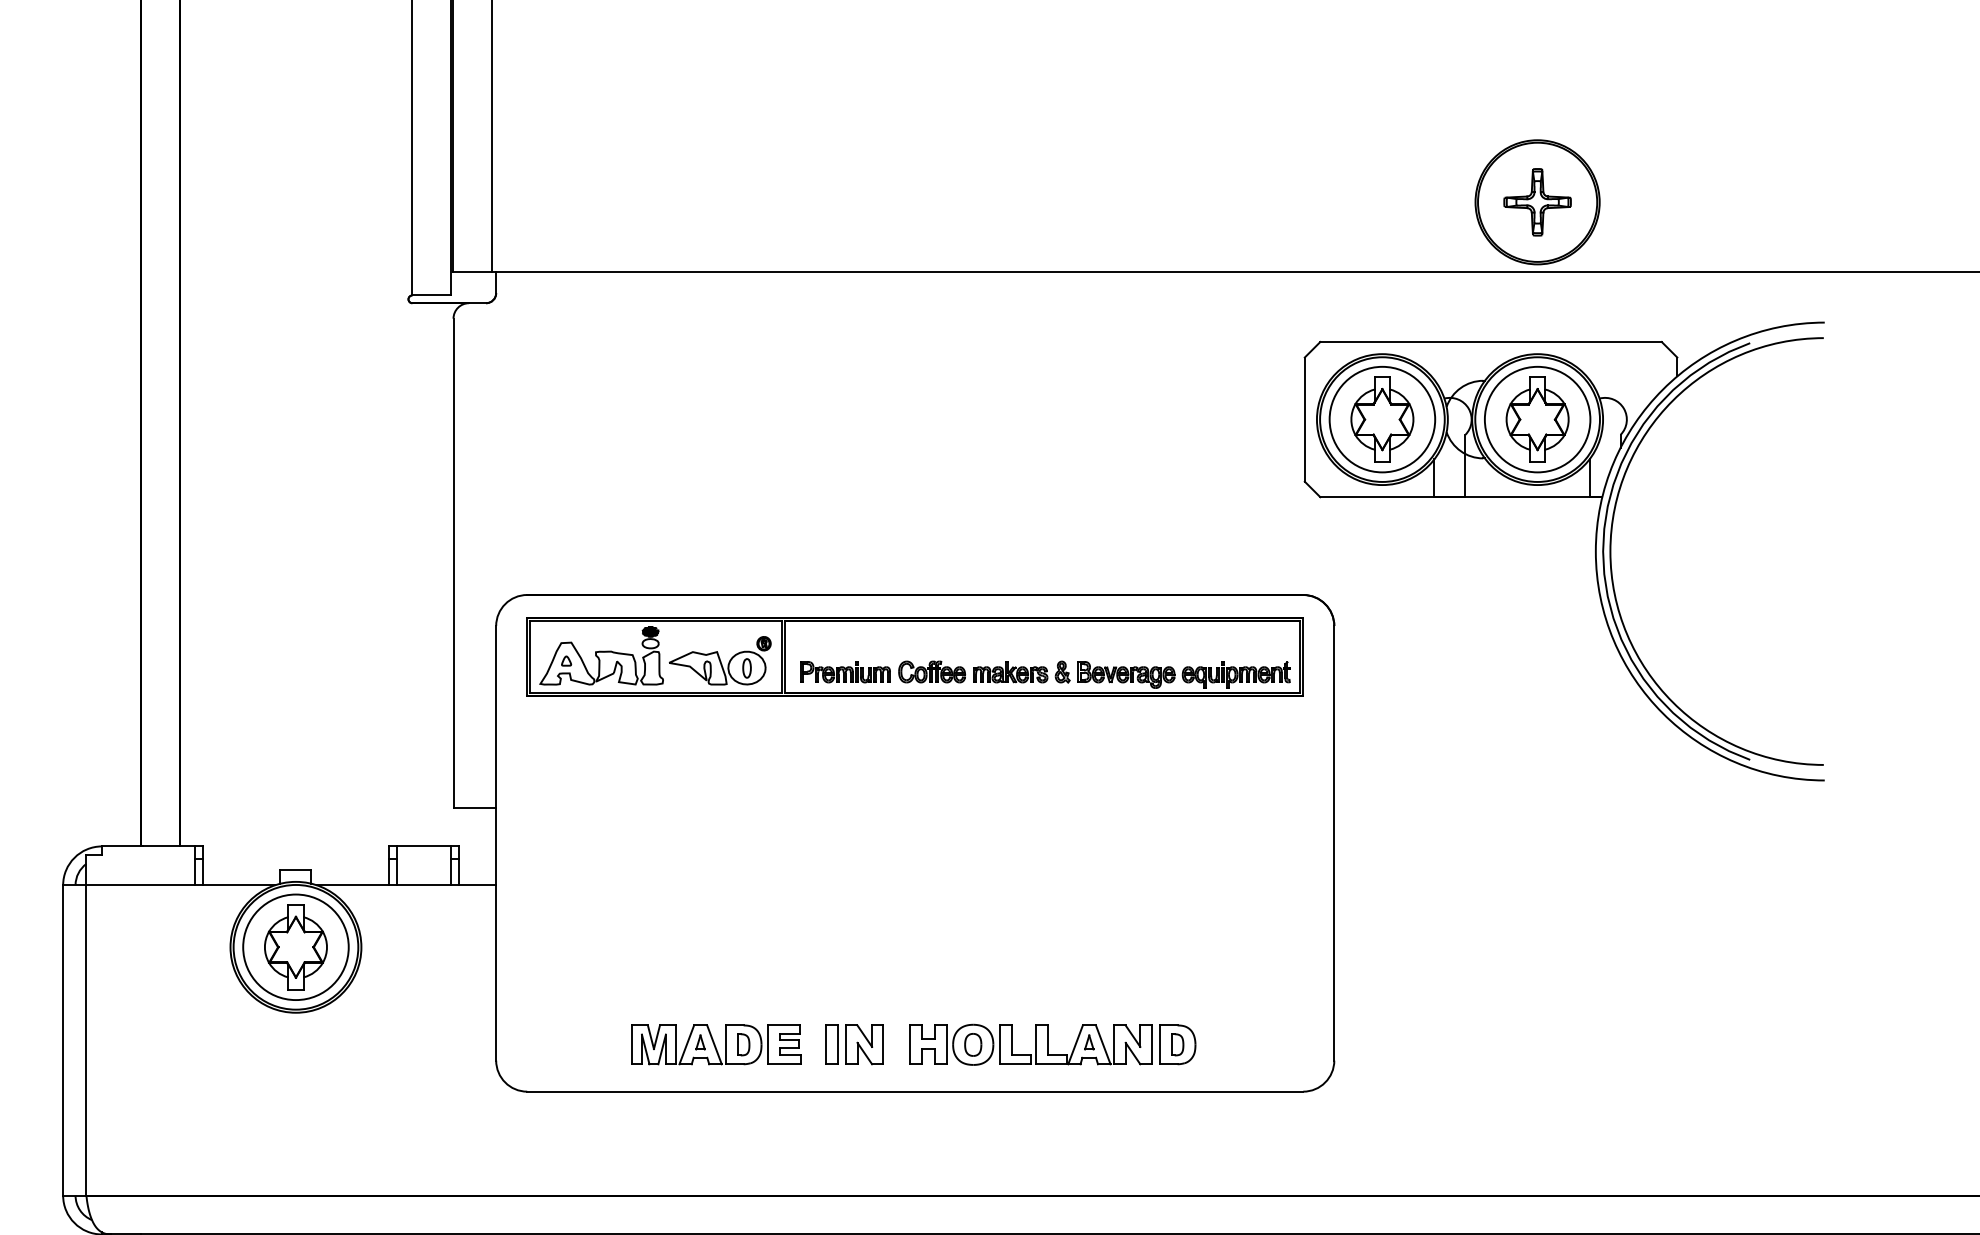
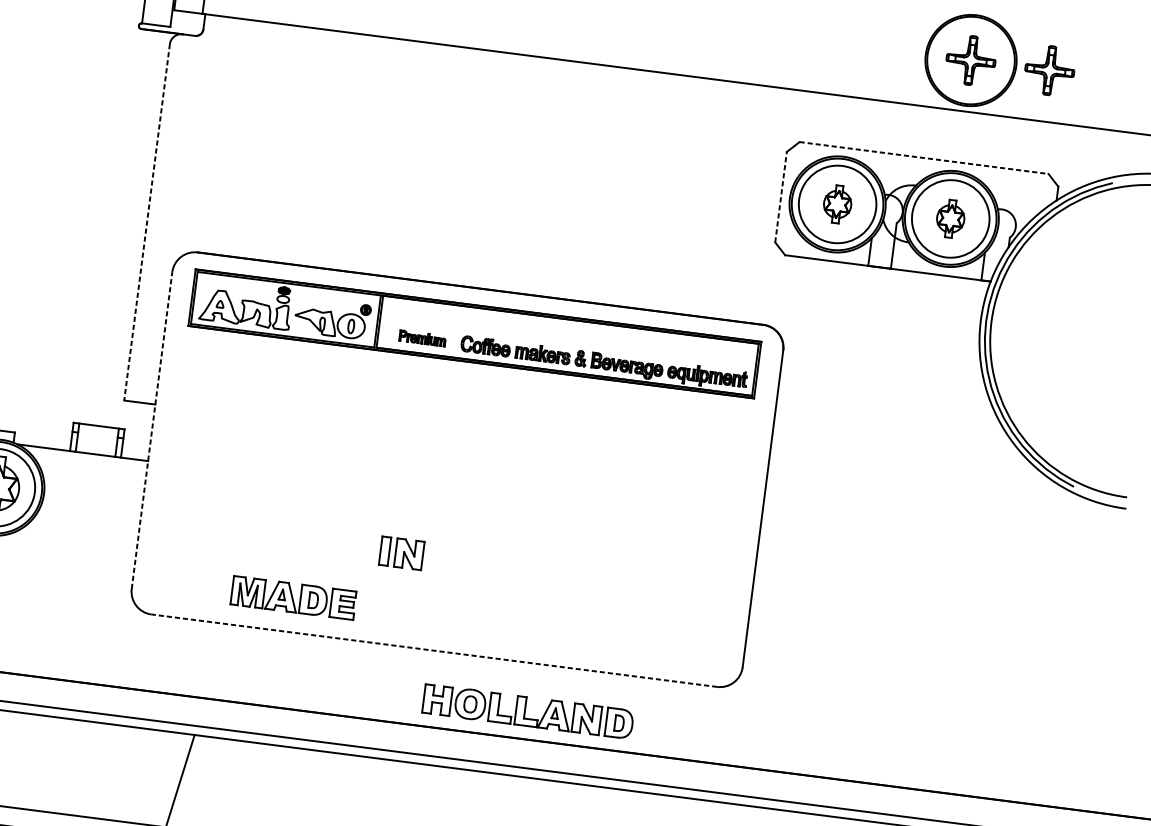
part: (1645, 202) -> (1049, 70), added
line: (1491, 342) -> (924, 158), solid -> dashed
line: (1304, 419) -> (780, 197), solid -> dashed
part: (1382, 419) -> (837, 204), size x0.6
part: (1537, 419) -> (950, 218), size x0.6
line: (453, 563) -> (147, 222), solid -> dashed
part: (845, 672) -> (422, 338), size x0.7
line: (496, 842) -> (152, 429), solid -> dashed
part: (854, 1044) -> (401, 553), moved
part: (1052, 1044) -> (528, 711), moved
line: (914, 1091) -> (433, 650), solid -> dashed

